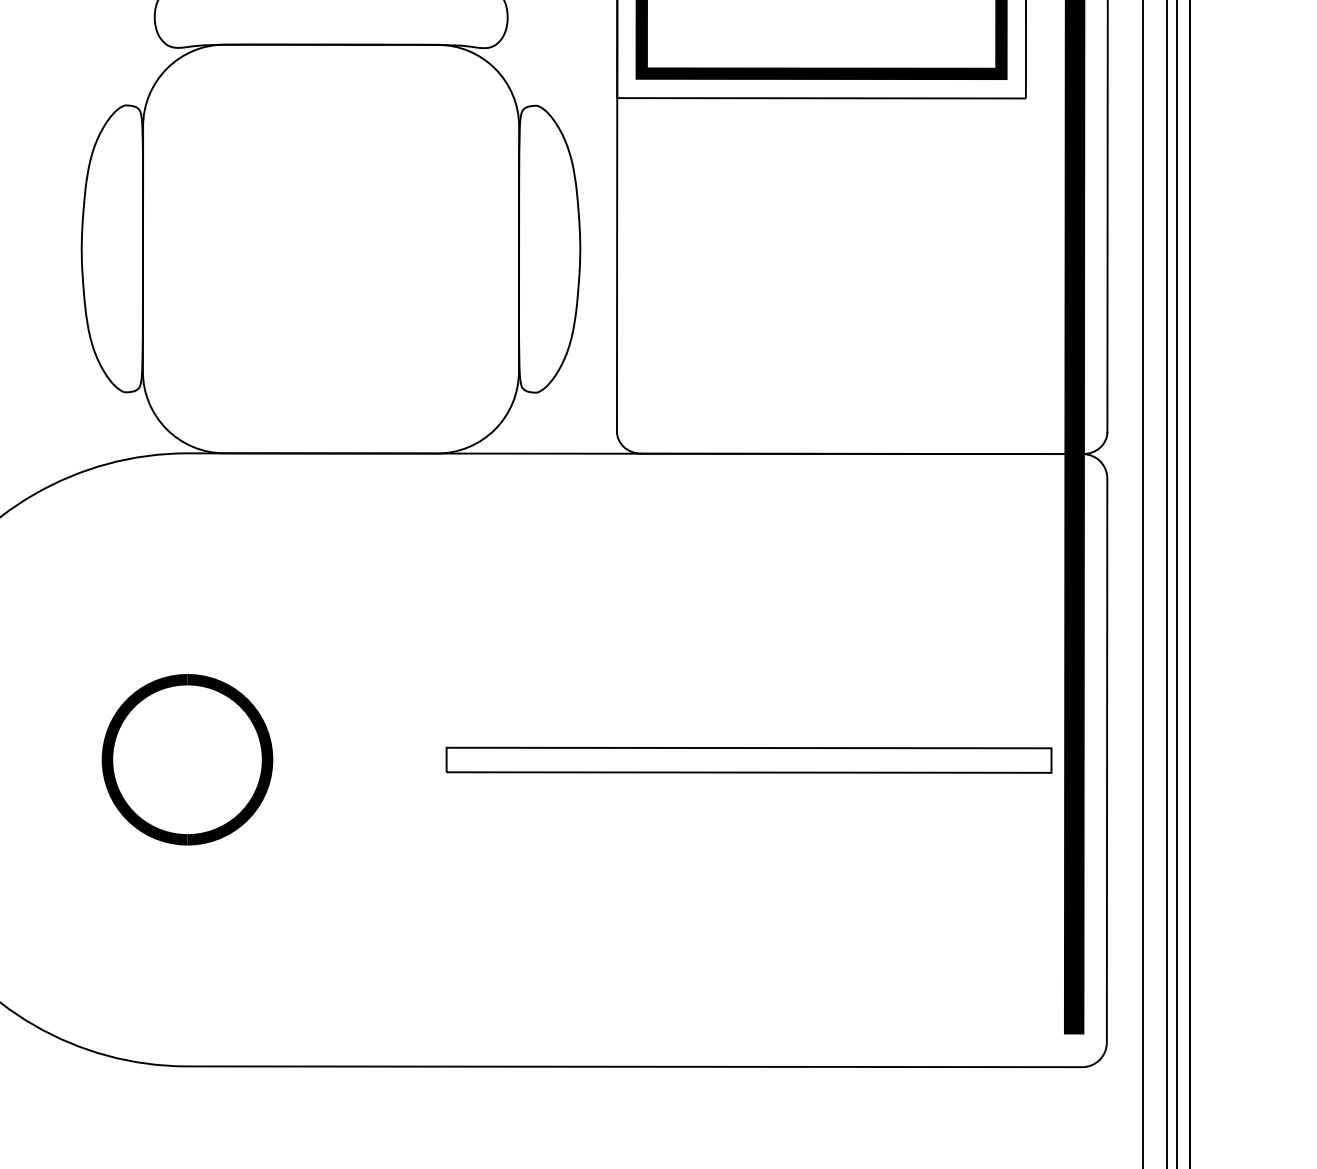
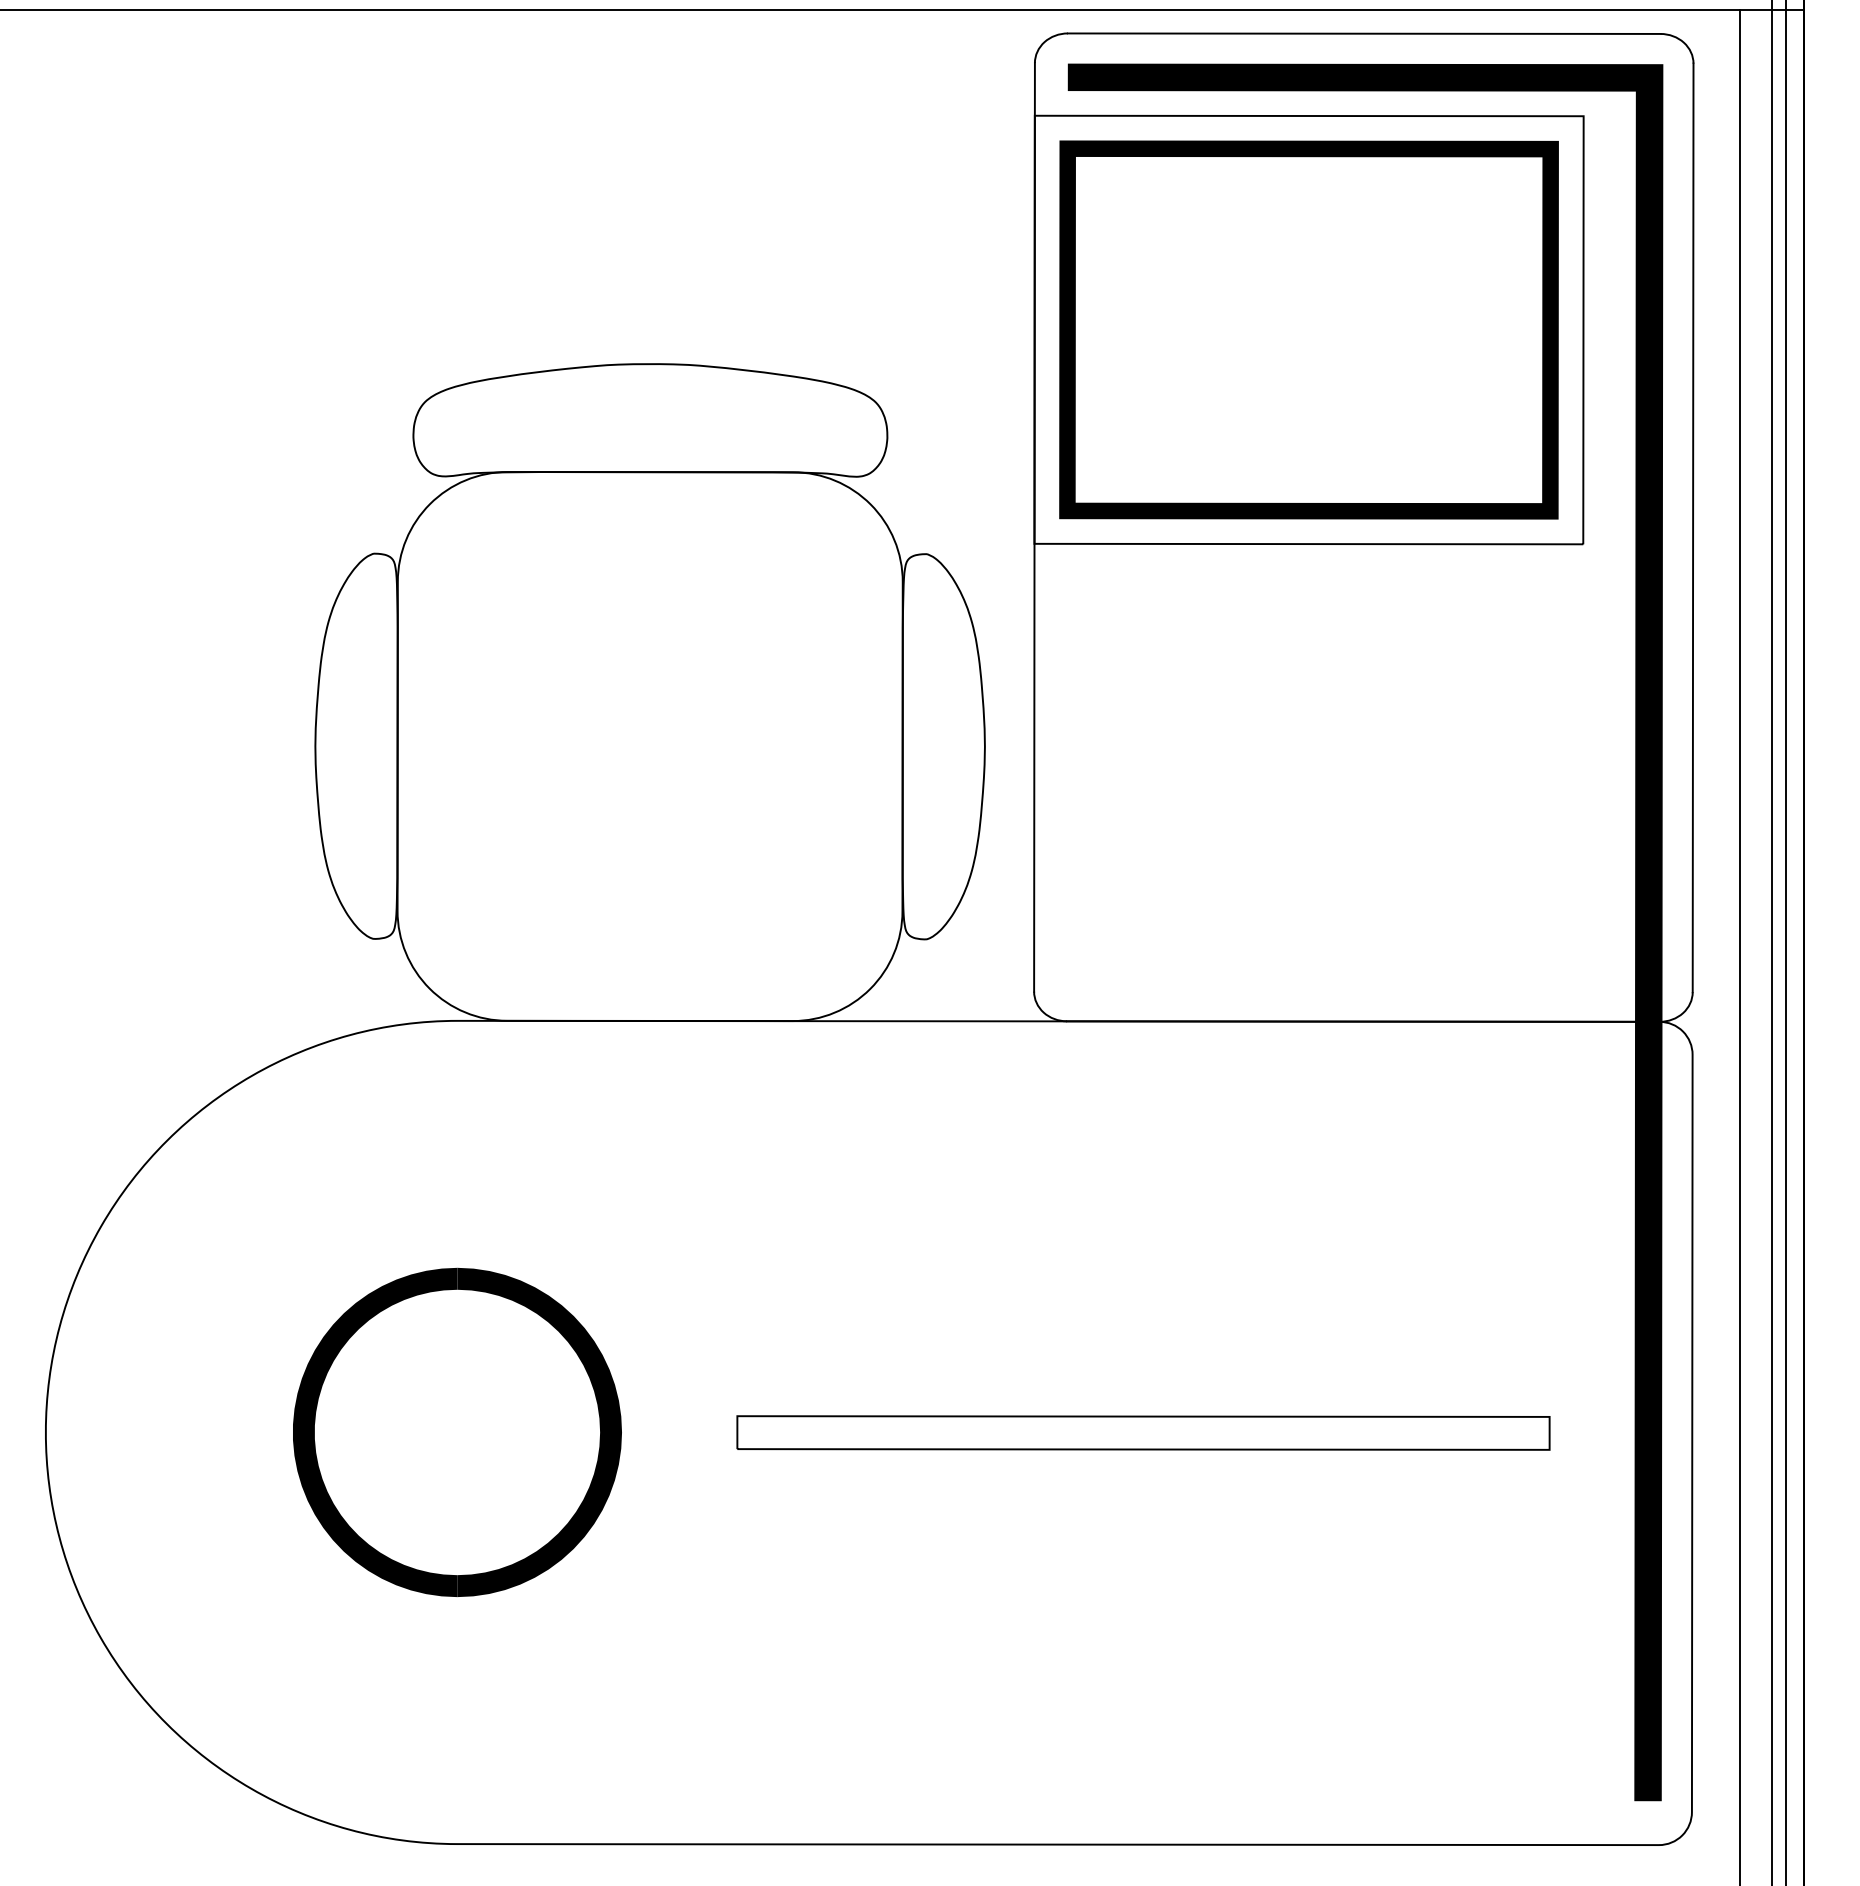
part: (187, 759) -> (457, 1431), size x1.43
part: (749, 759) -> (1143, 1432), moved

